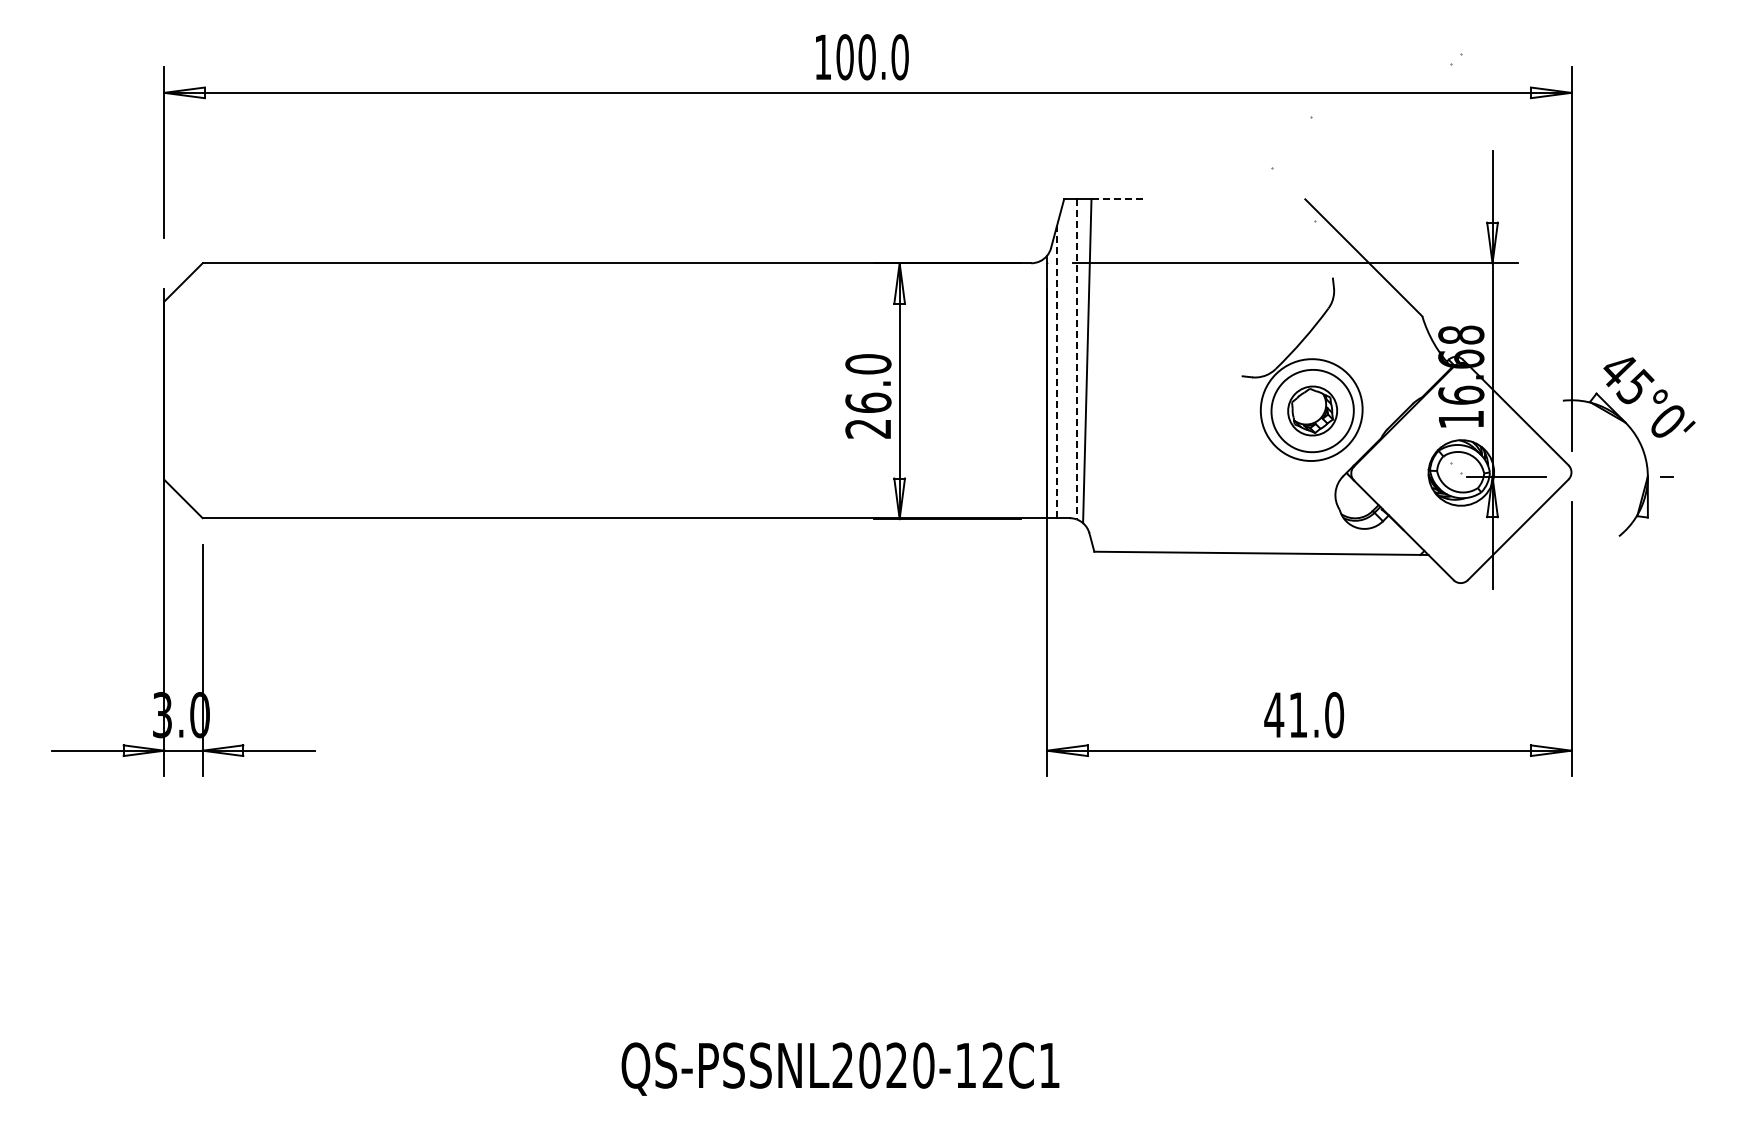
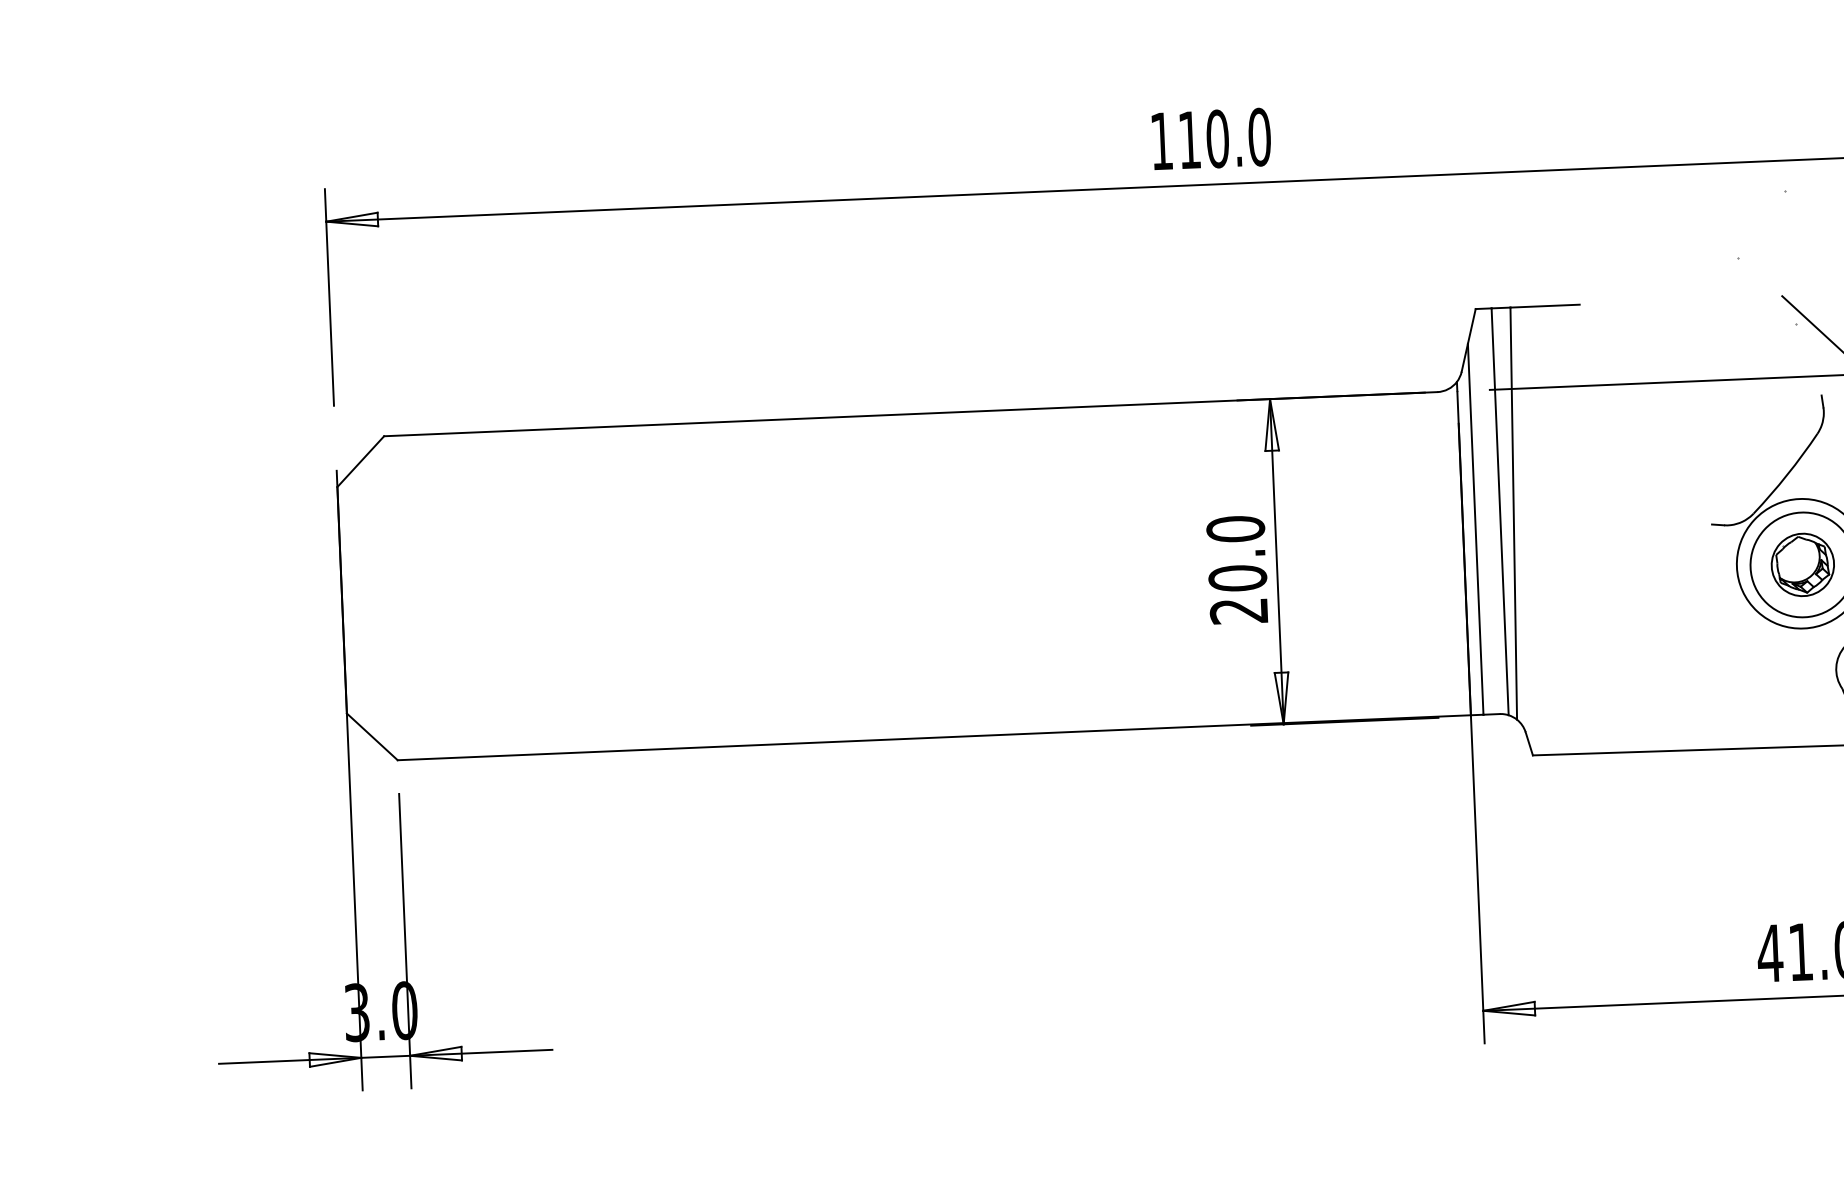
text: (844, 57) -> (1188, 140), 100.0 -> 110.0
line: (1119, 199) -> (1546, 306), dashed -> solid
line: (1076, 359) -> (1499, 512), dashed -> solid
line: (1056, 372) -> (1475, 529), dashed -> solid
text: (868, 402) -> (1237, 577), 26.0 -> 20.0

